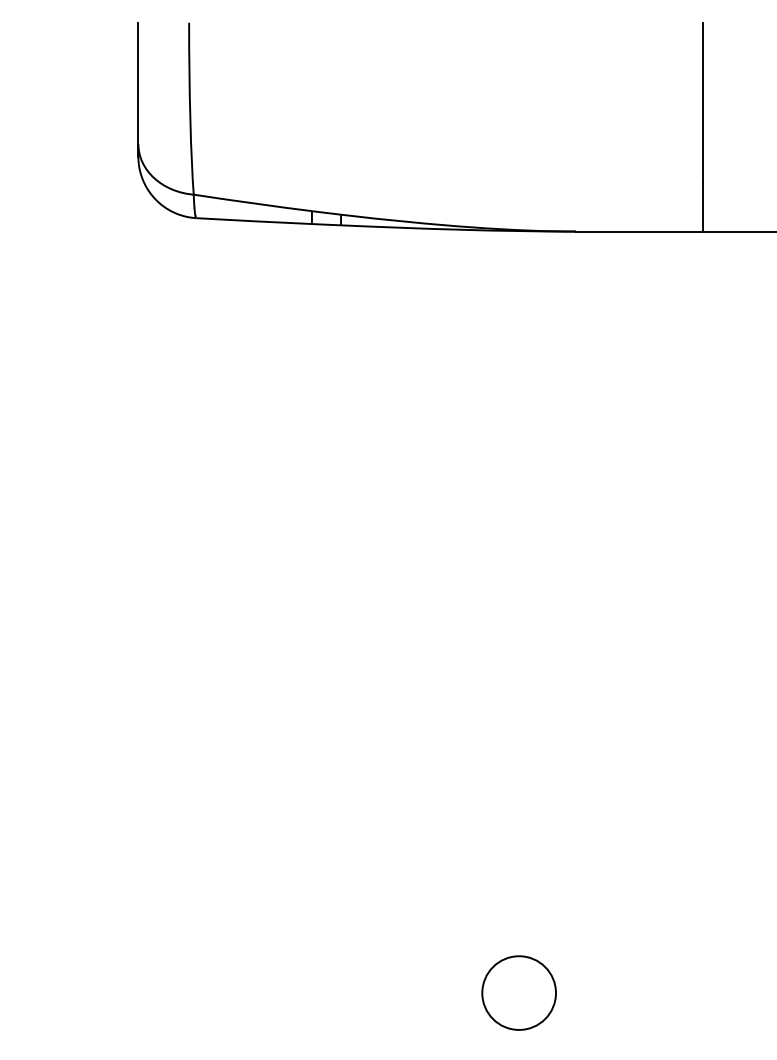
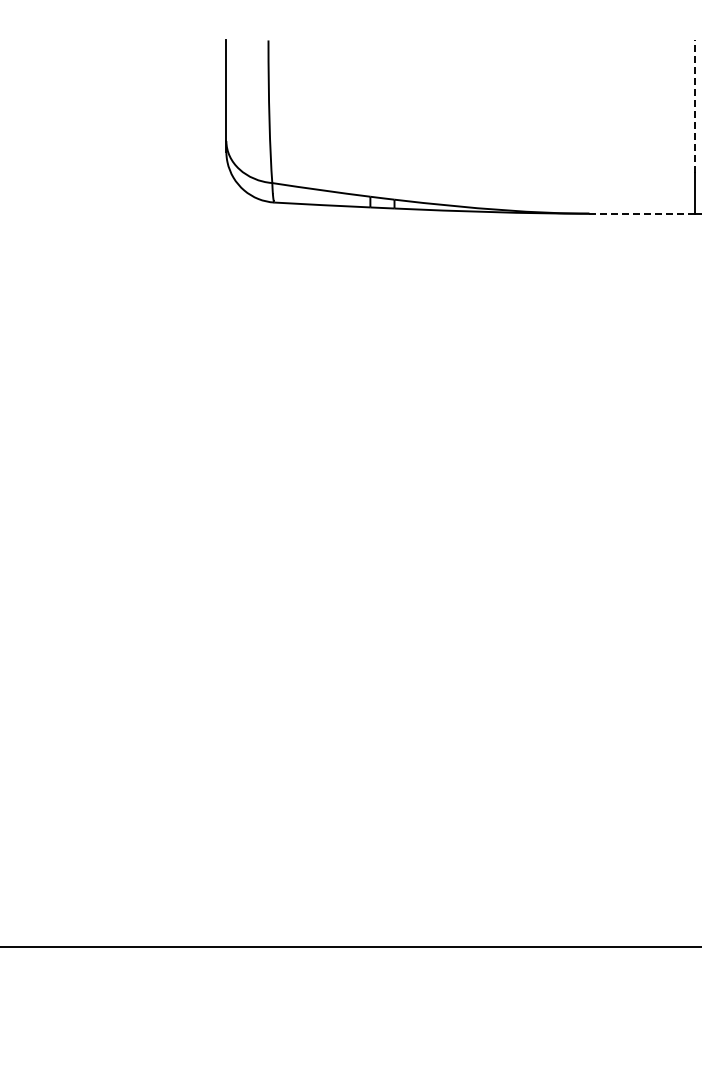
line: (703, 102) -> (695, 106), solid -> dashed
line: (639, 231) -> (642, 213), solid -> dashed
circle: (518, 993) -> (541, 845), removed

